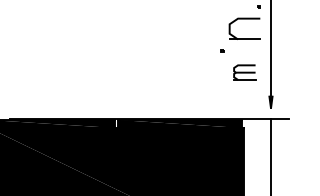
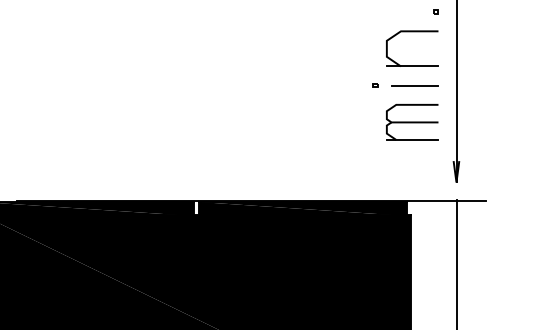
line: (246, 50) -> (415, 84), added
part: (244, 72) -> (411, 122), size x1.43

